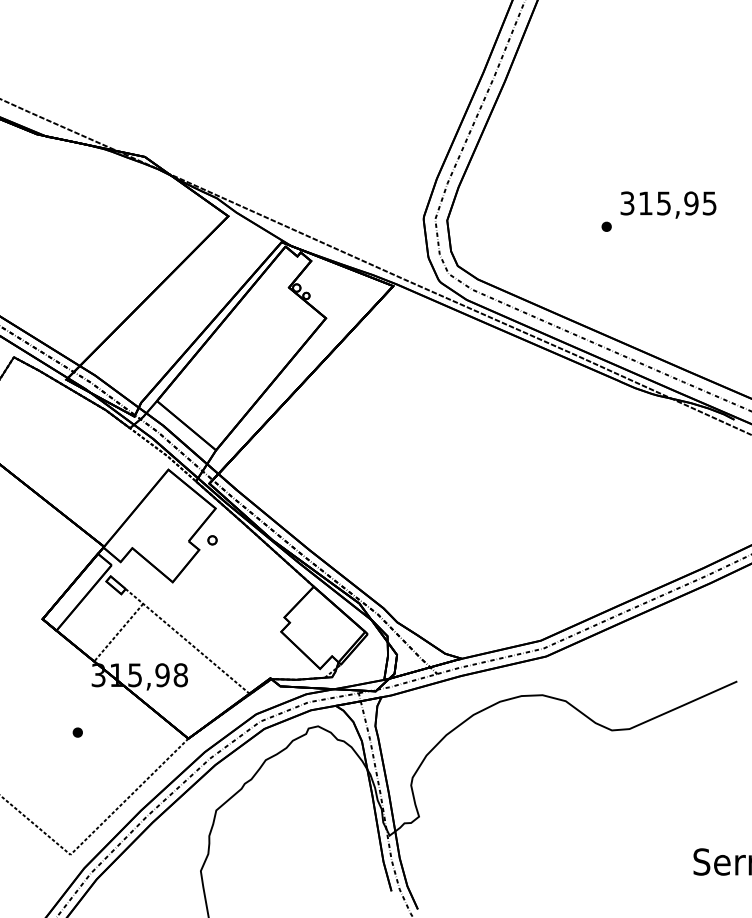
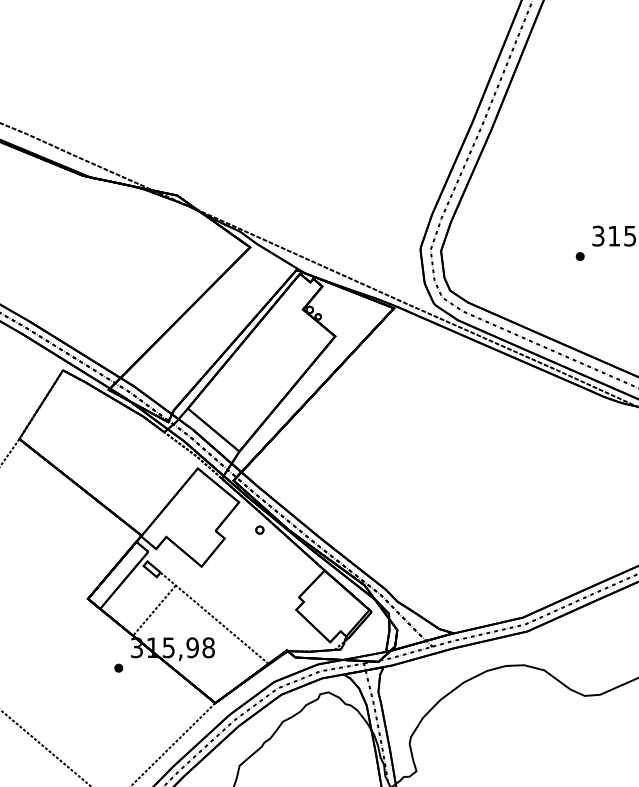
part: (212, 540) -> (259, 530), moved
part: (77, 732) -> (118, 668), moved

